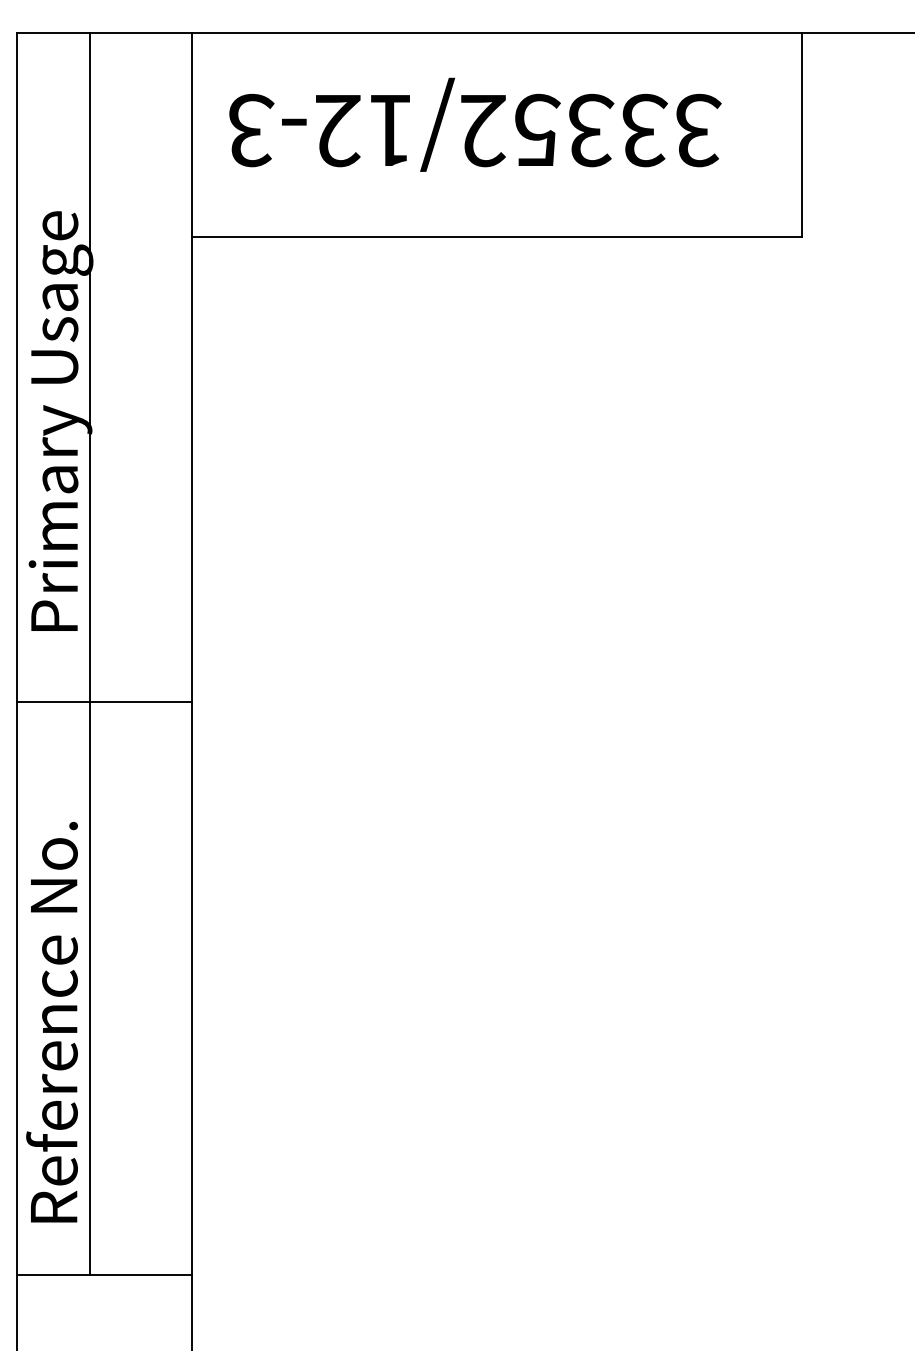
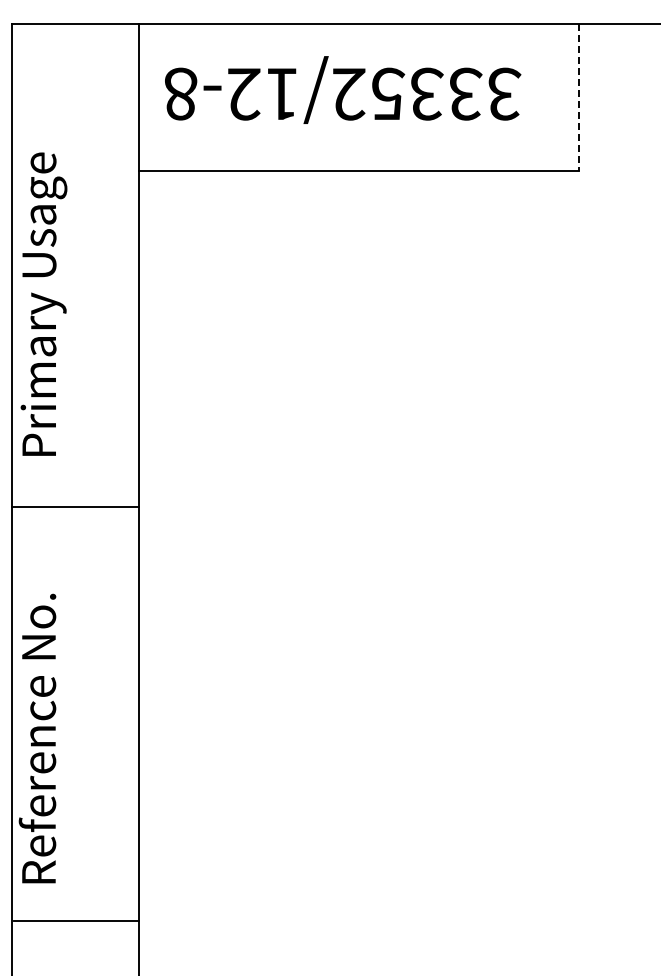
text: (251, 129) -> (181, 93), 33352/12-3 -> 33352/12-8
line: (802, 135) -> (579, 97), solid -> dashed
line: (89, 654) -> (64, 472), removed

